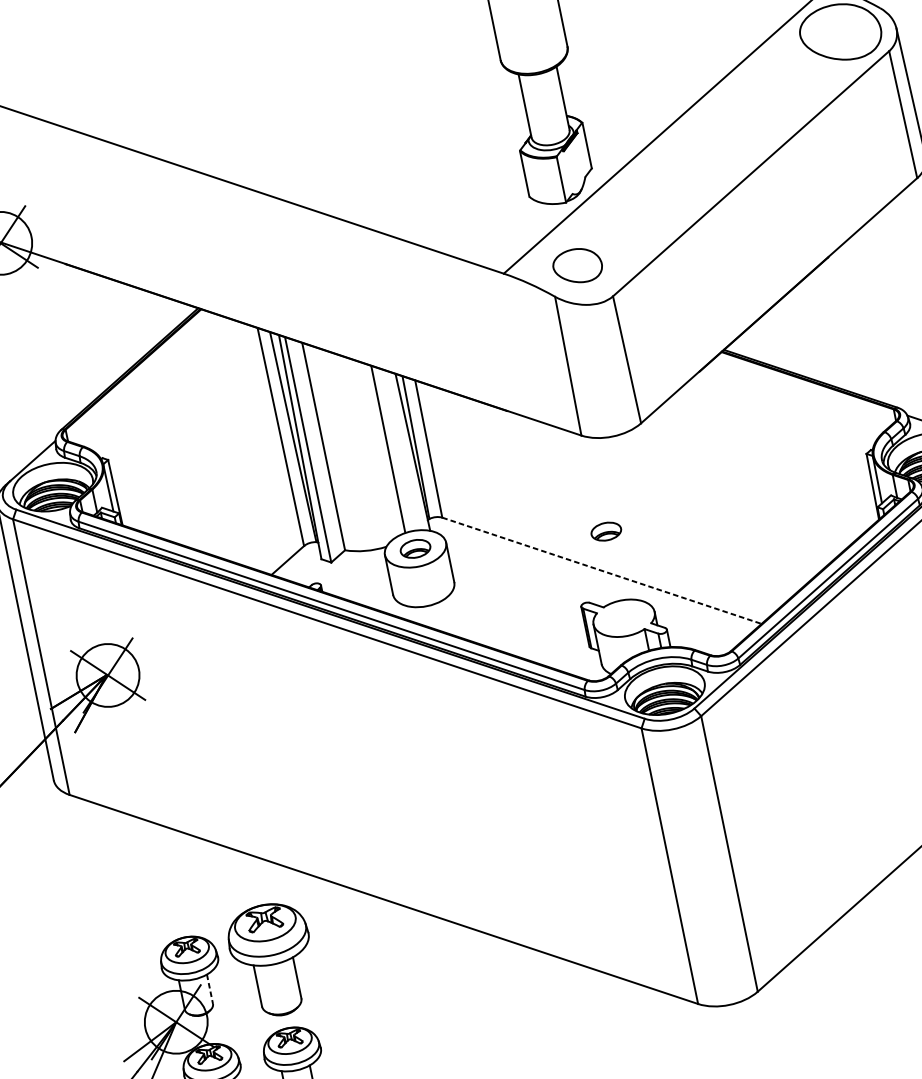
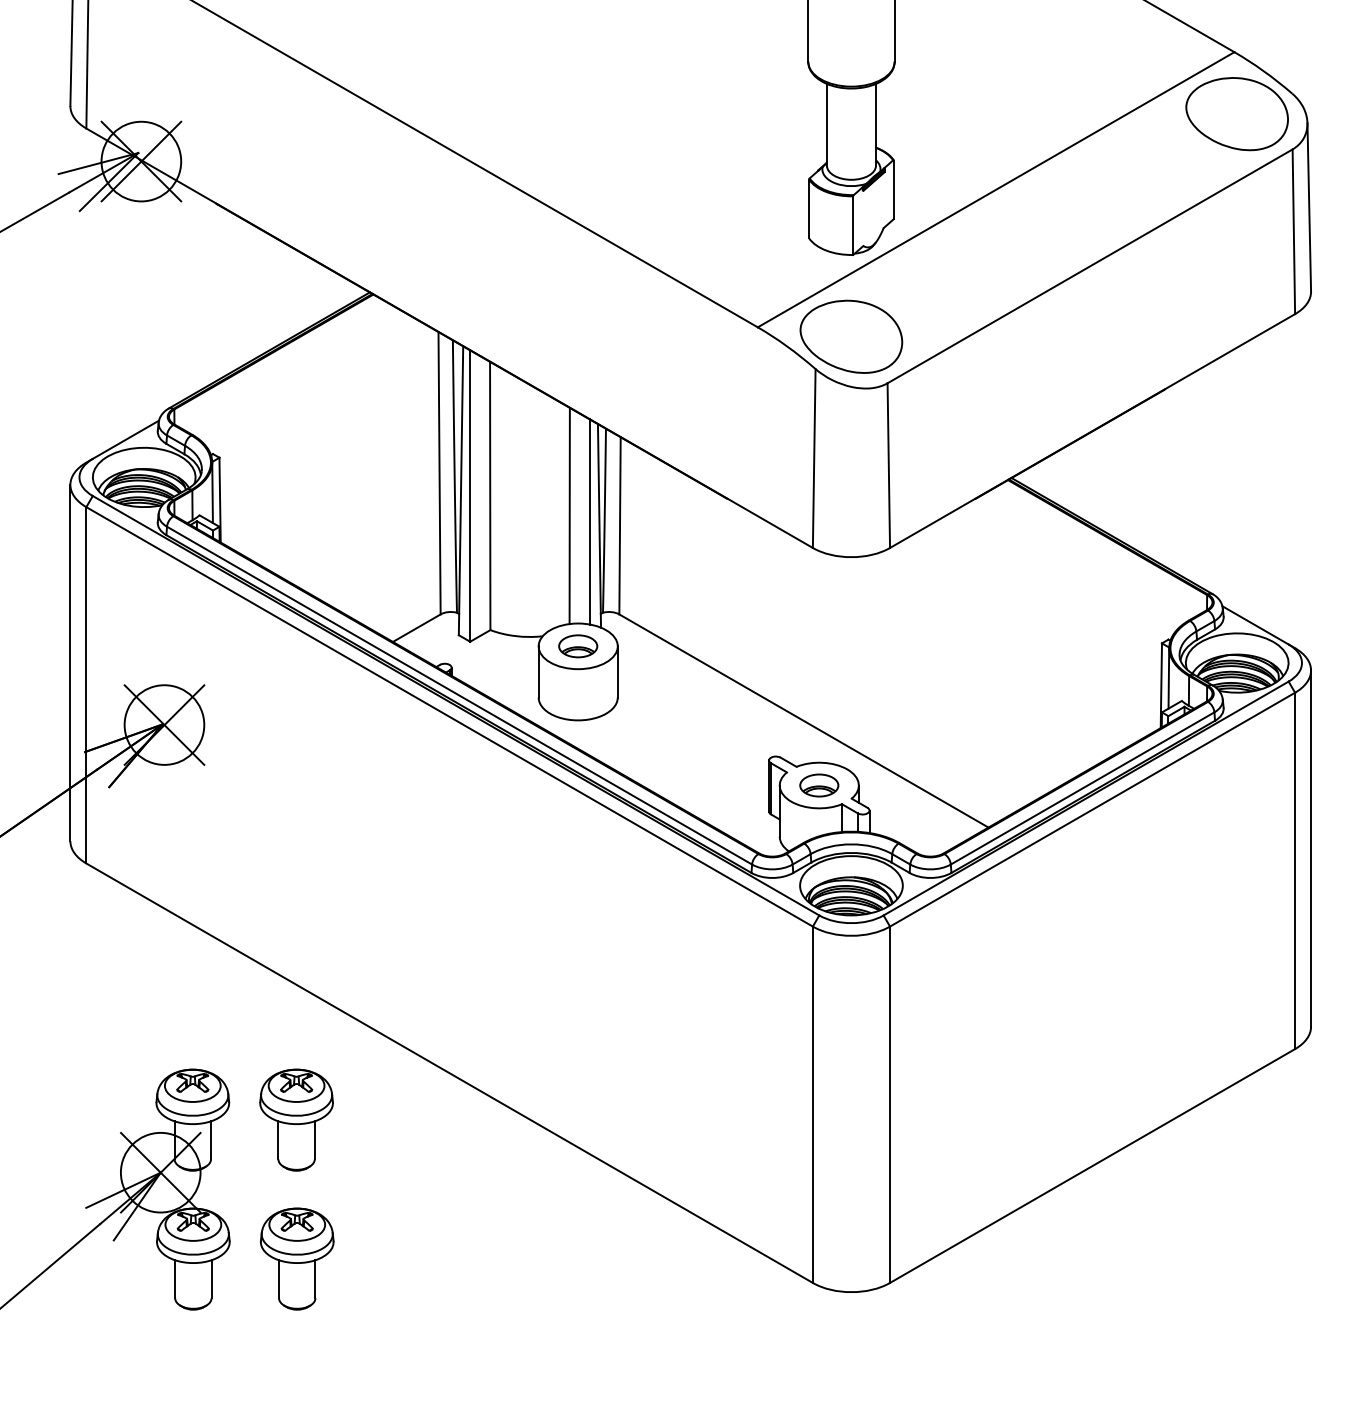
part: (577, 265) -> (851, 336), size x1.67
line: (404, 450) -> (589, 521), added
part: (606, 531) -> (819, 785), moved
line: (602, 571) -> (804, 721), dashed -> solid
part: (272, 959) -> (296, 1119), size x0.71
line: (210, 989) -> (211, 1140), dashed -> solid

